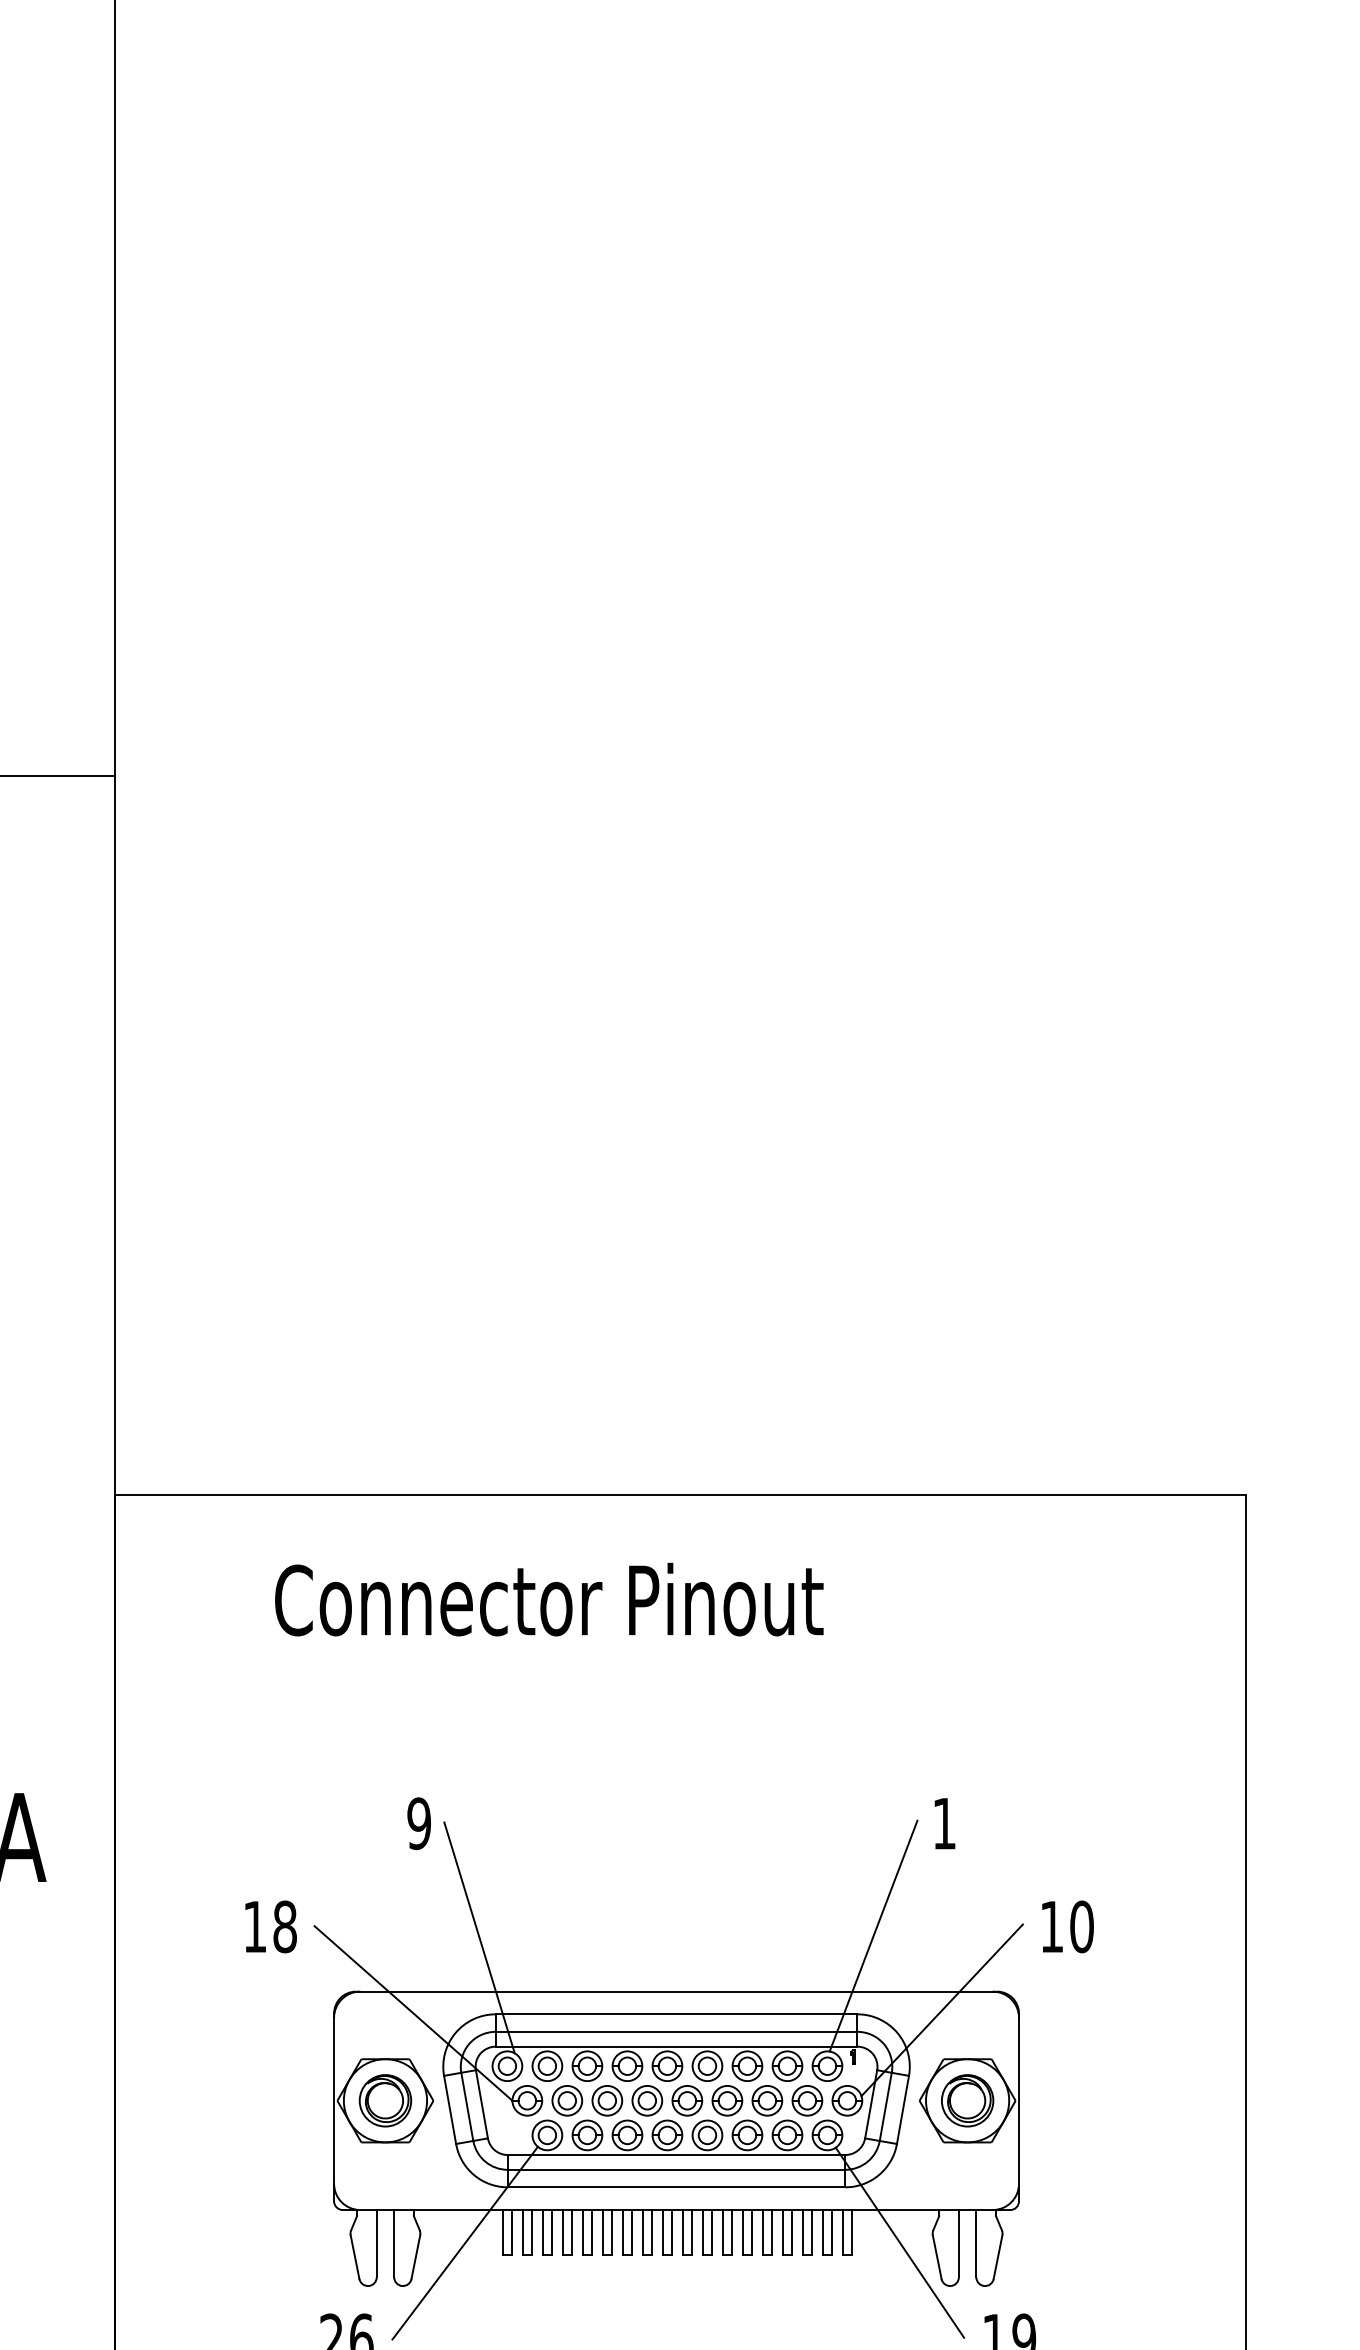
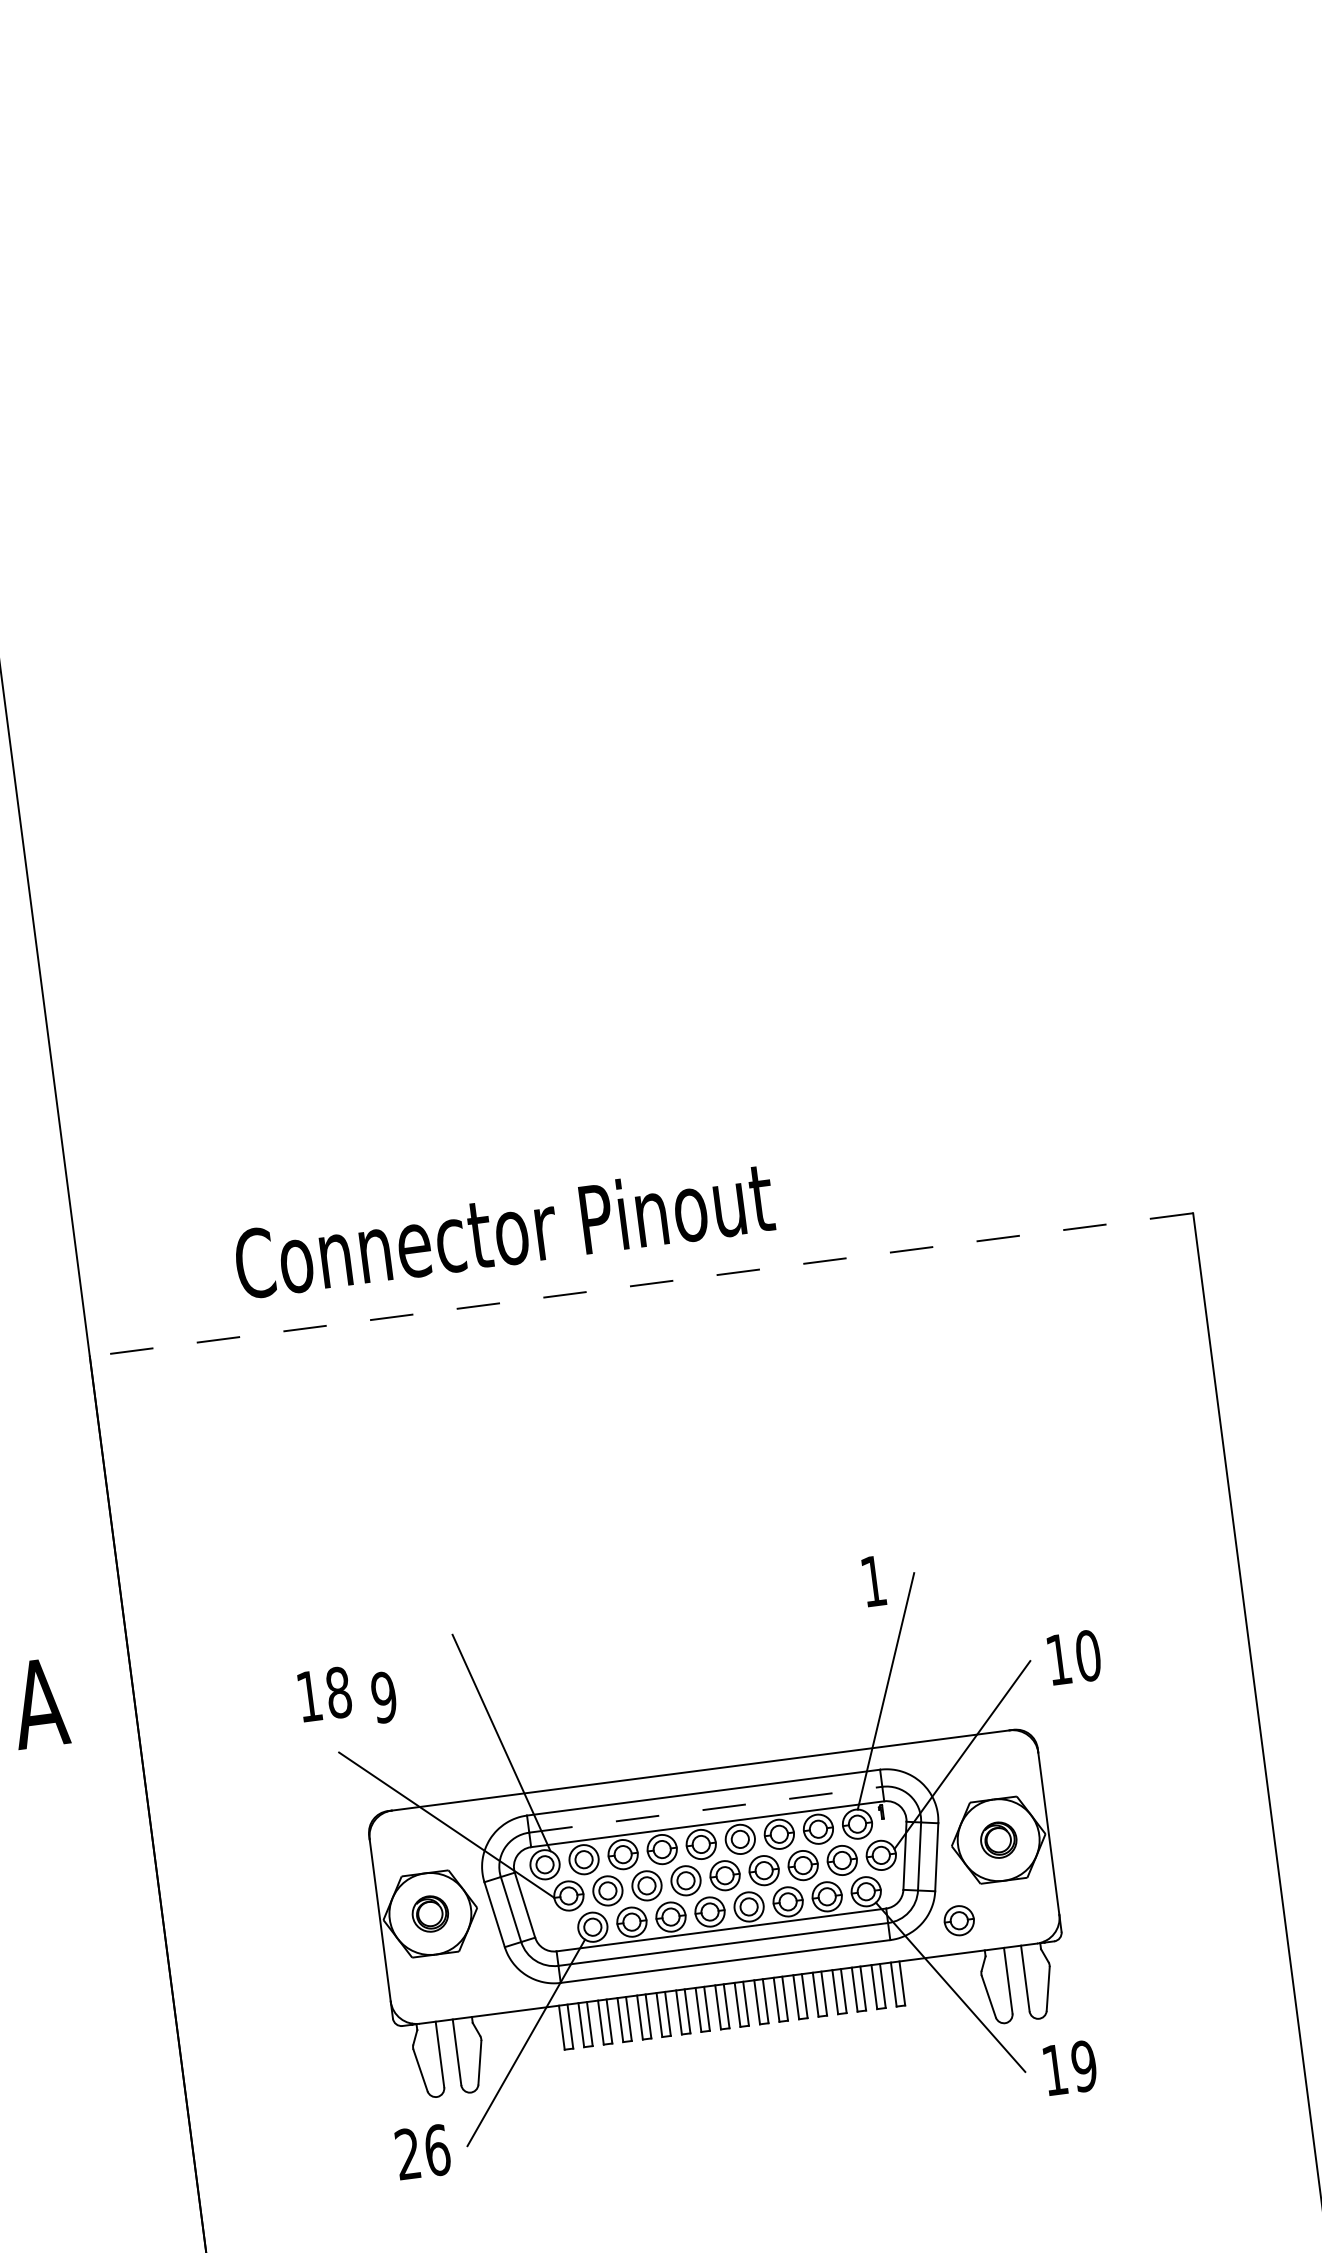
line: (679, 1494) -> (640, 1284), solid -> dashed
text: (549, 1599) -> (504, 1230), moved
text: (418, 1823) -> (383, 1697), moved
text: (944, 1823) -> (873, 1581), moved
text: (270, 1926) -> (324, 1694), moved
line: (676, 2031) -> (705, 1809), solid -> dashed
part: (385, 2100) -> (430, 1913), size x0.7
part: (967, 2100) -> (998, 1839), size x0.7
part: (917, 2176) -> (959, 1920), added

